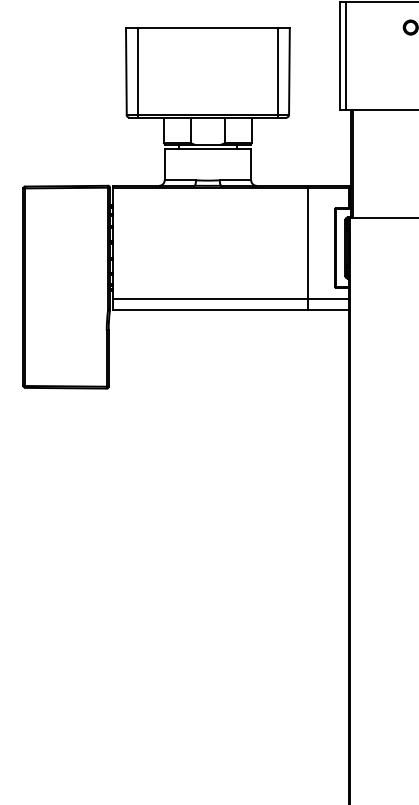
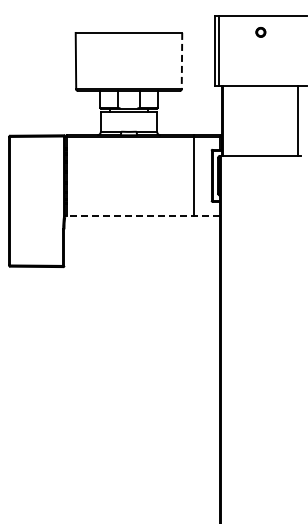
line: (137, 72) -> (83, 61), removed
line: (277, 72) -> (174, 61), removed
line: (288, 72) -> (181, 61), solid -> dashed
line: (230, 299) -> (143, 209), removed
line: (230, 310) -> (143, 216), solid -> dashed

